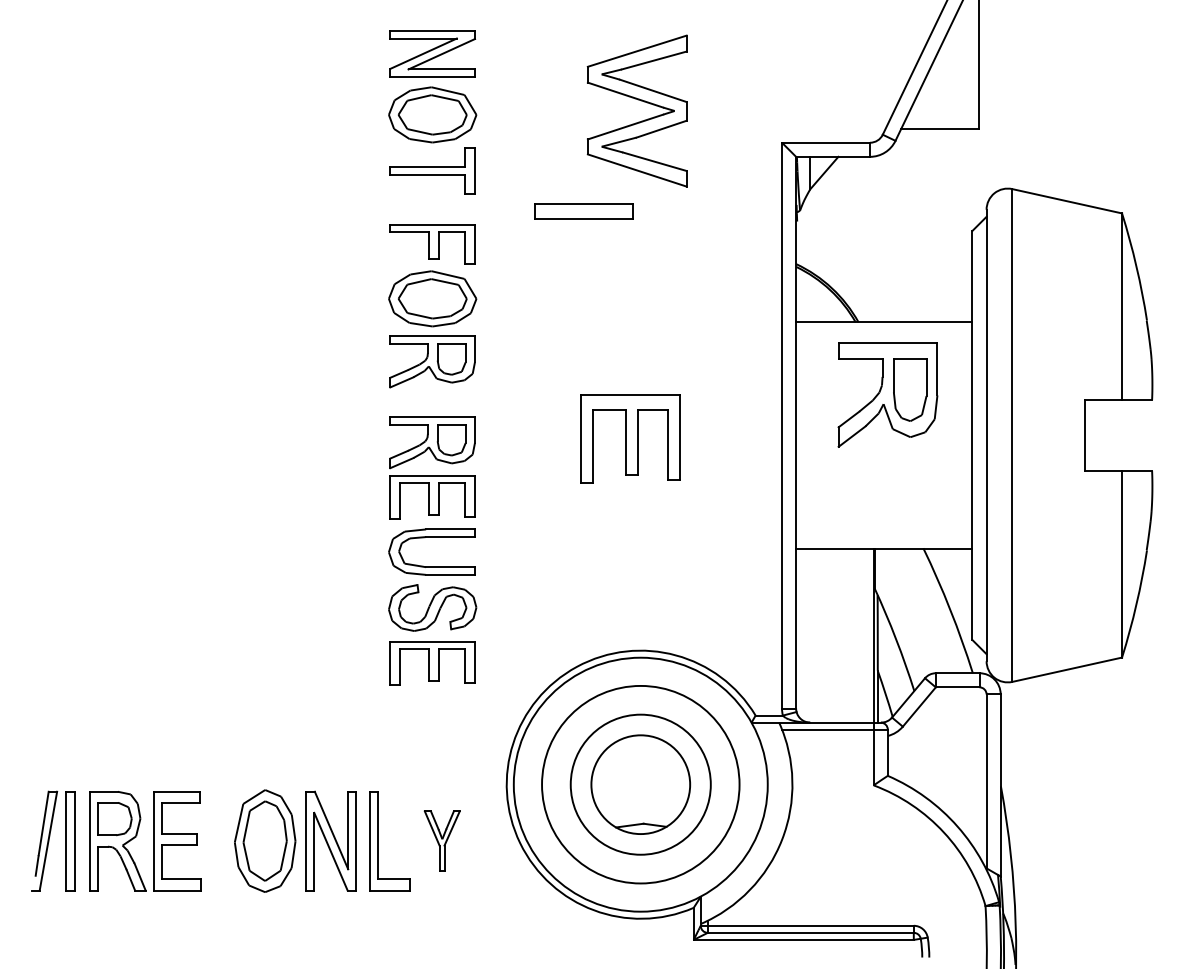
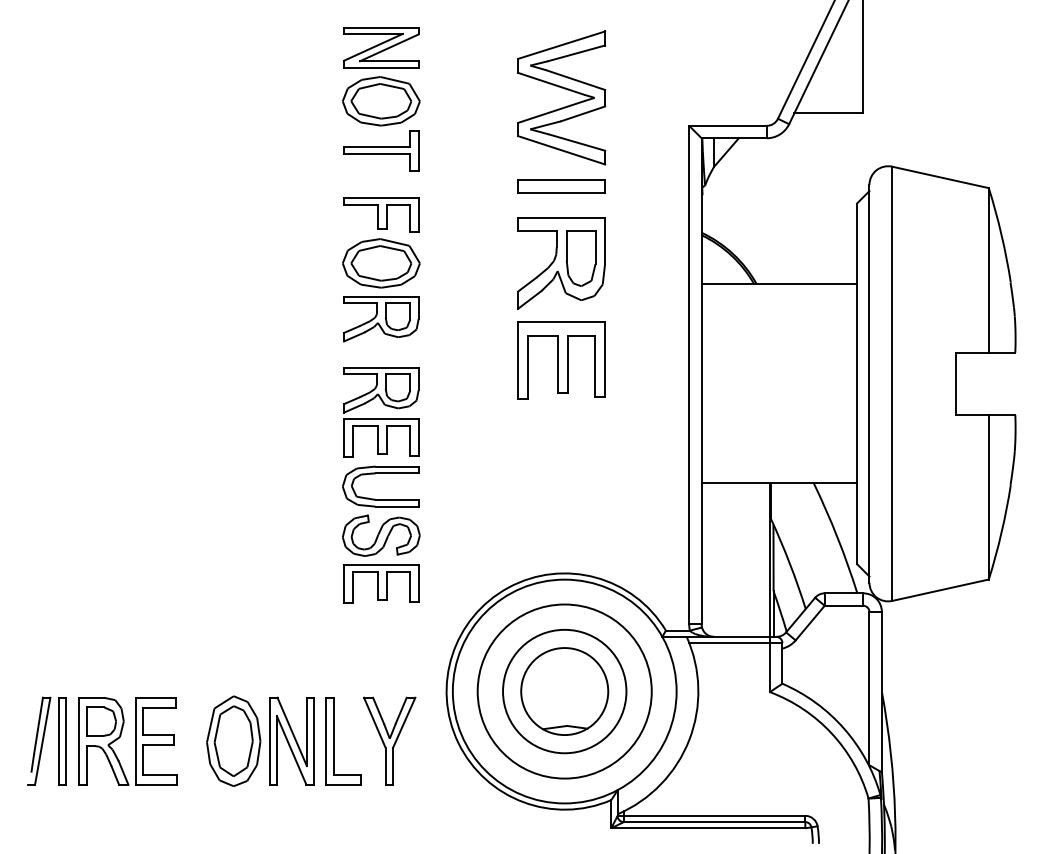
part: (583, 211) -> (561, 186), moved
part: (887, 395) -> (561, 263), moved
part: (630, 438) -> (561, 360), moved
part: (441, 840) -> (389, 740), size x1.67

